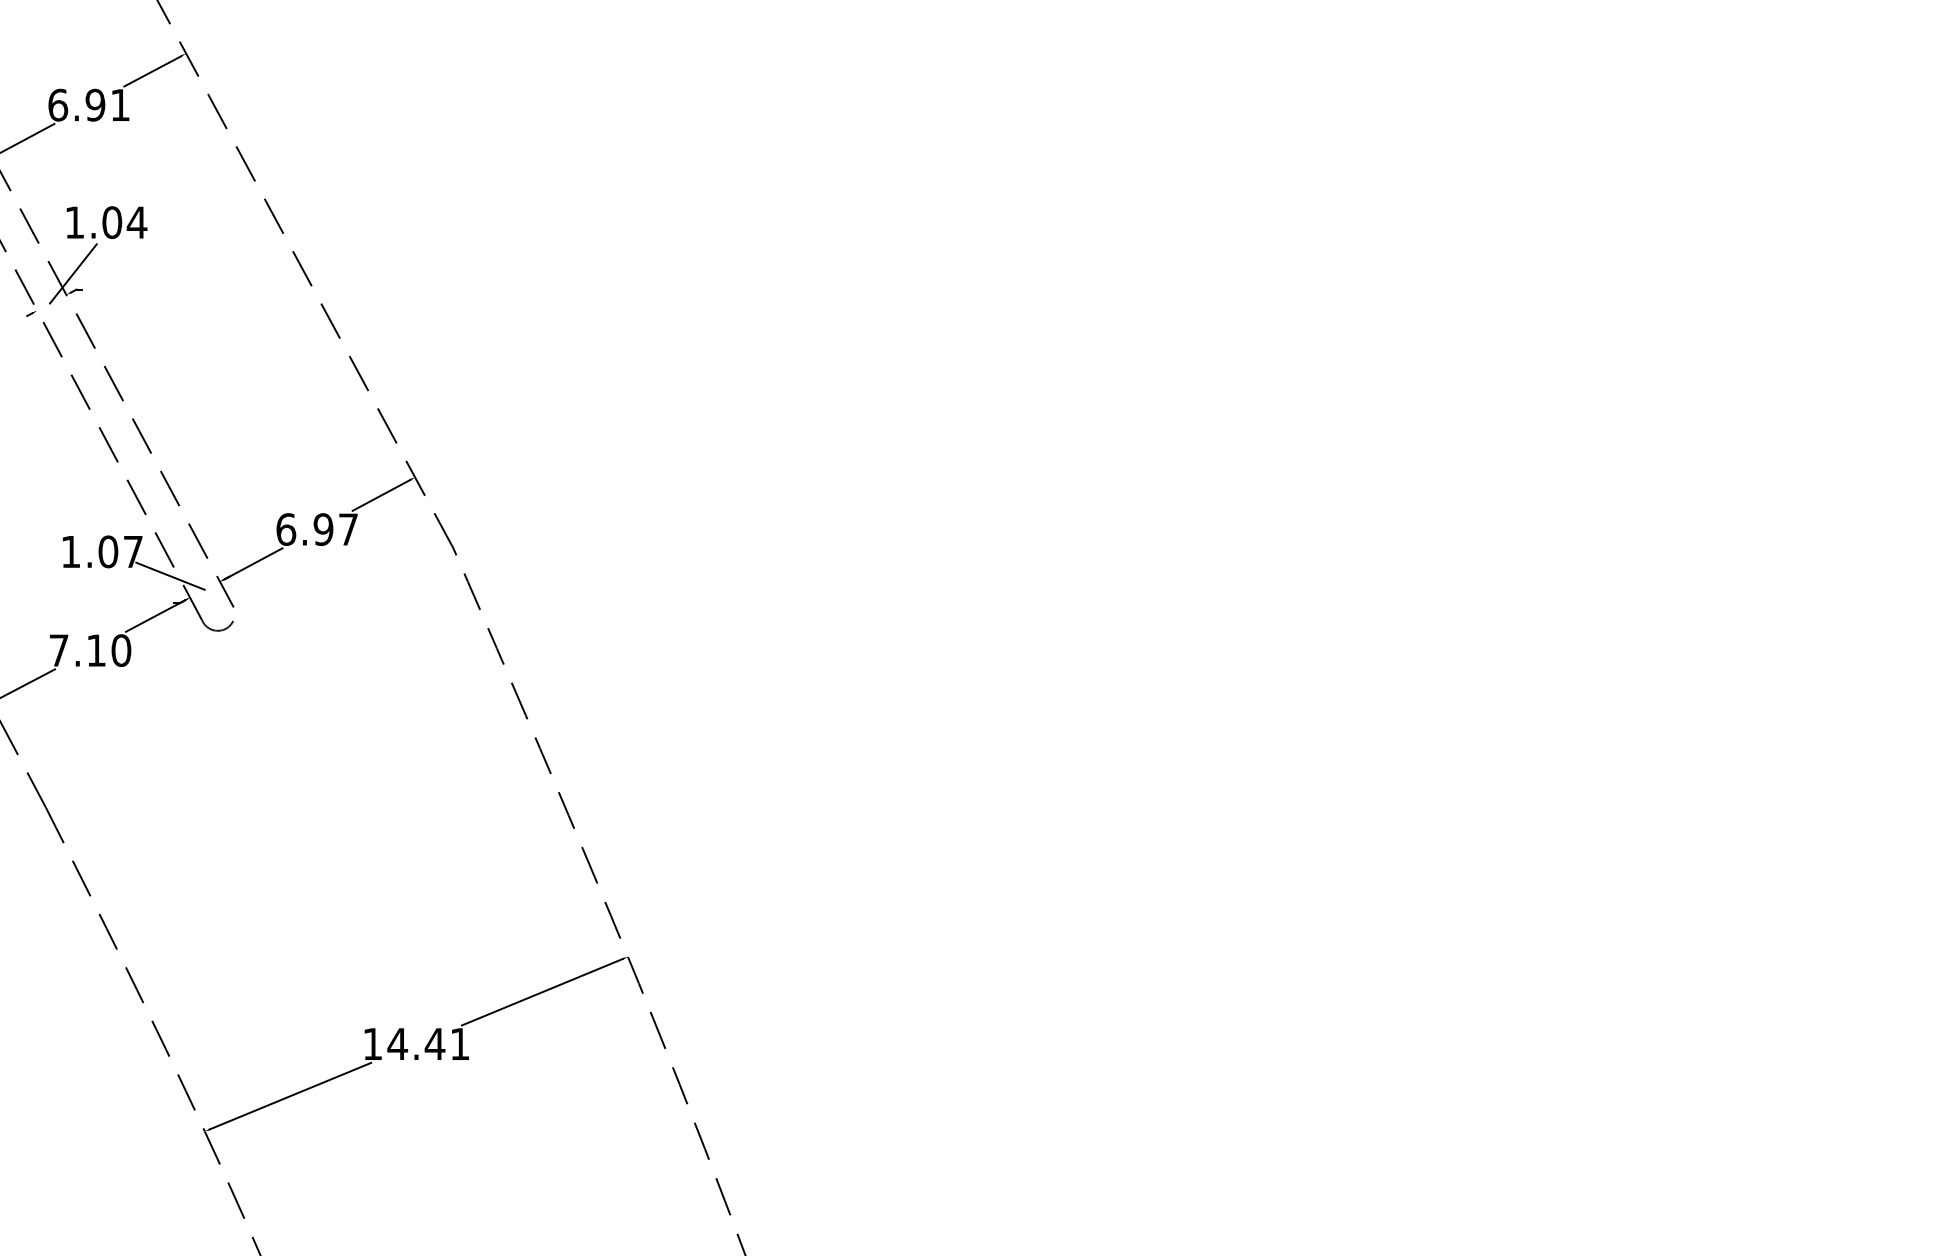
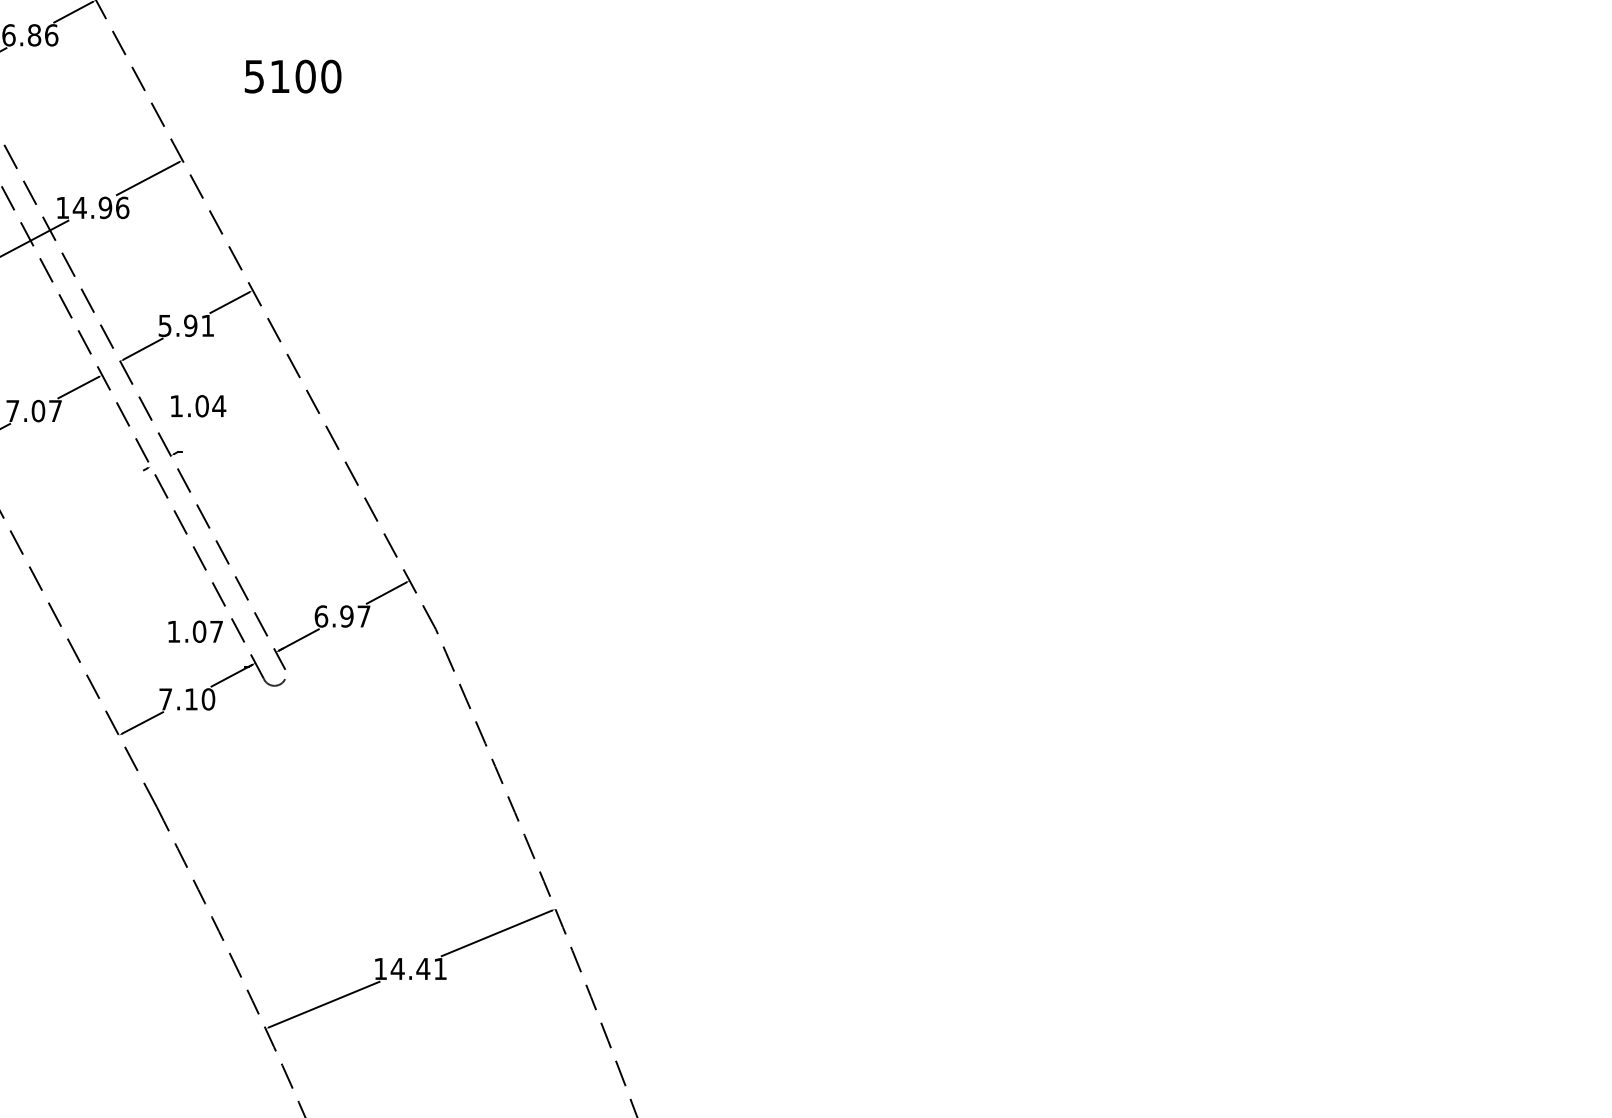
text: (57, 104) -> (164, 325), 6.91 -> 5.91
line: (73, 274) -> (175, 441), removed
line: (169, 576) -> (241, 648), removed

